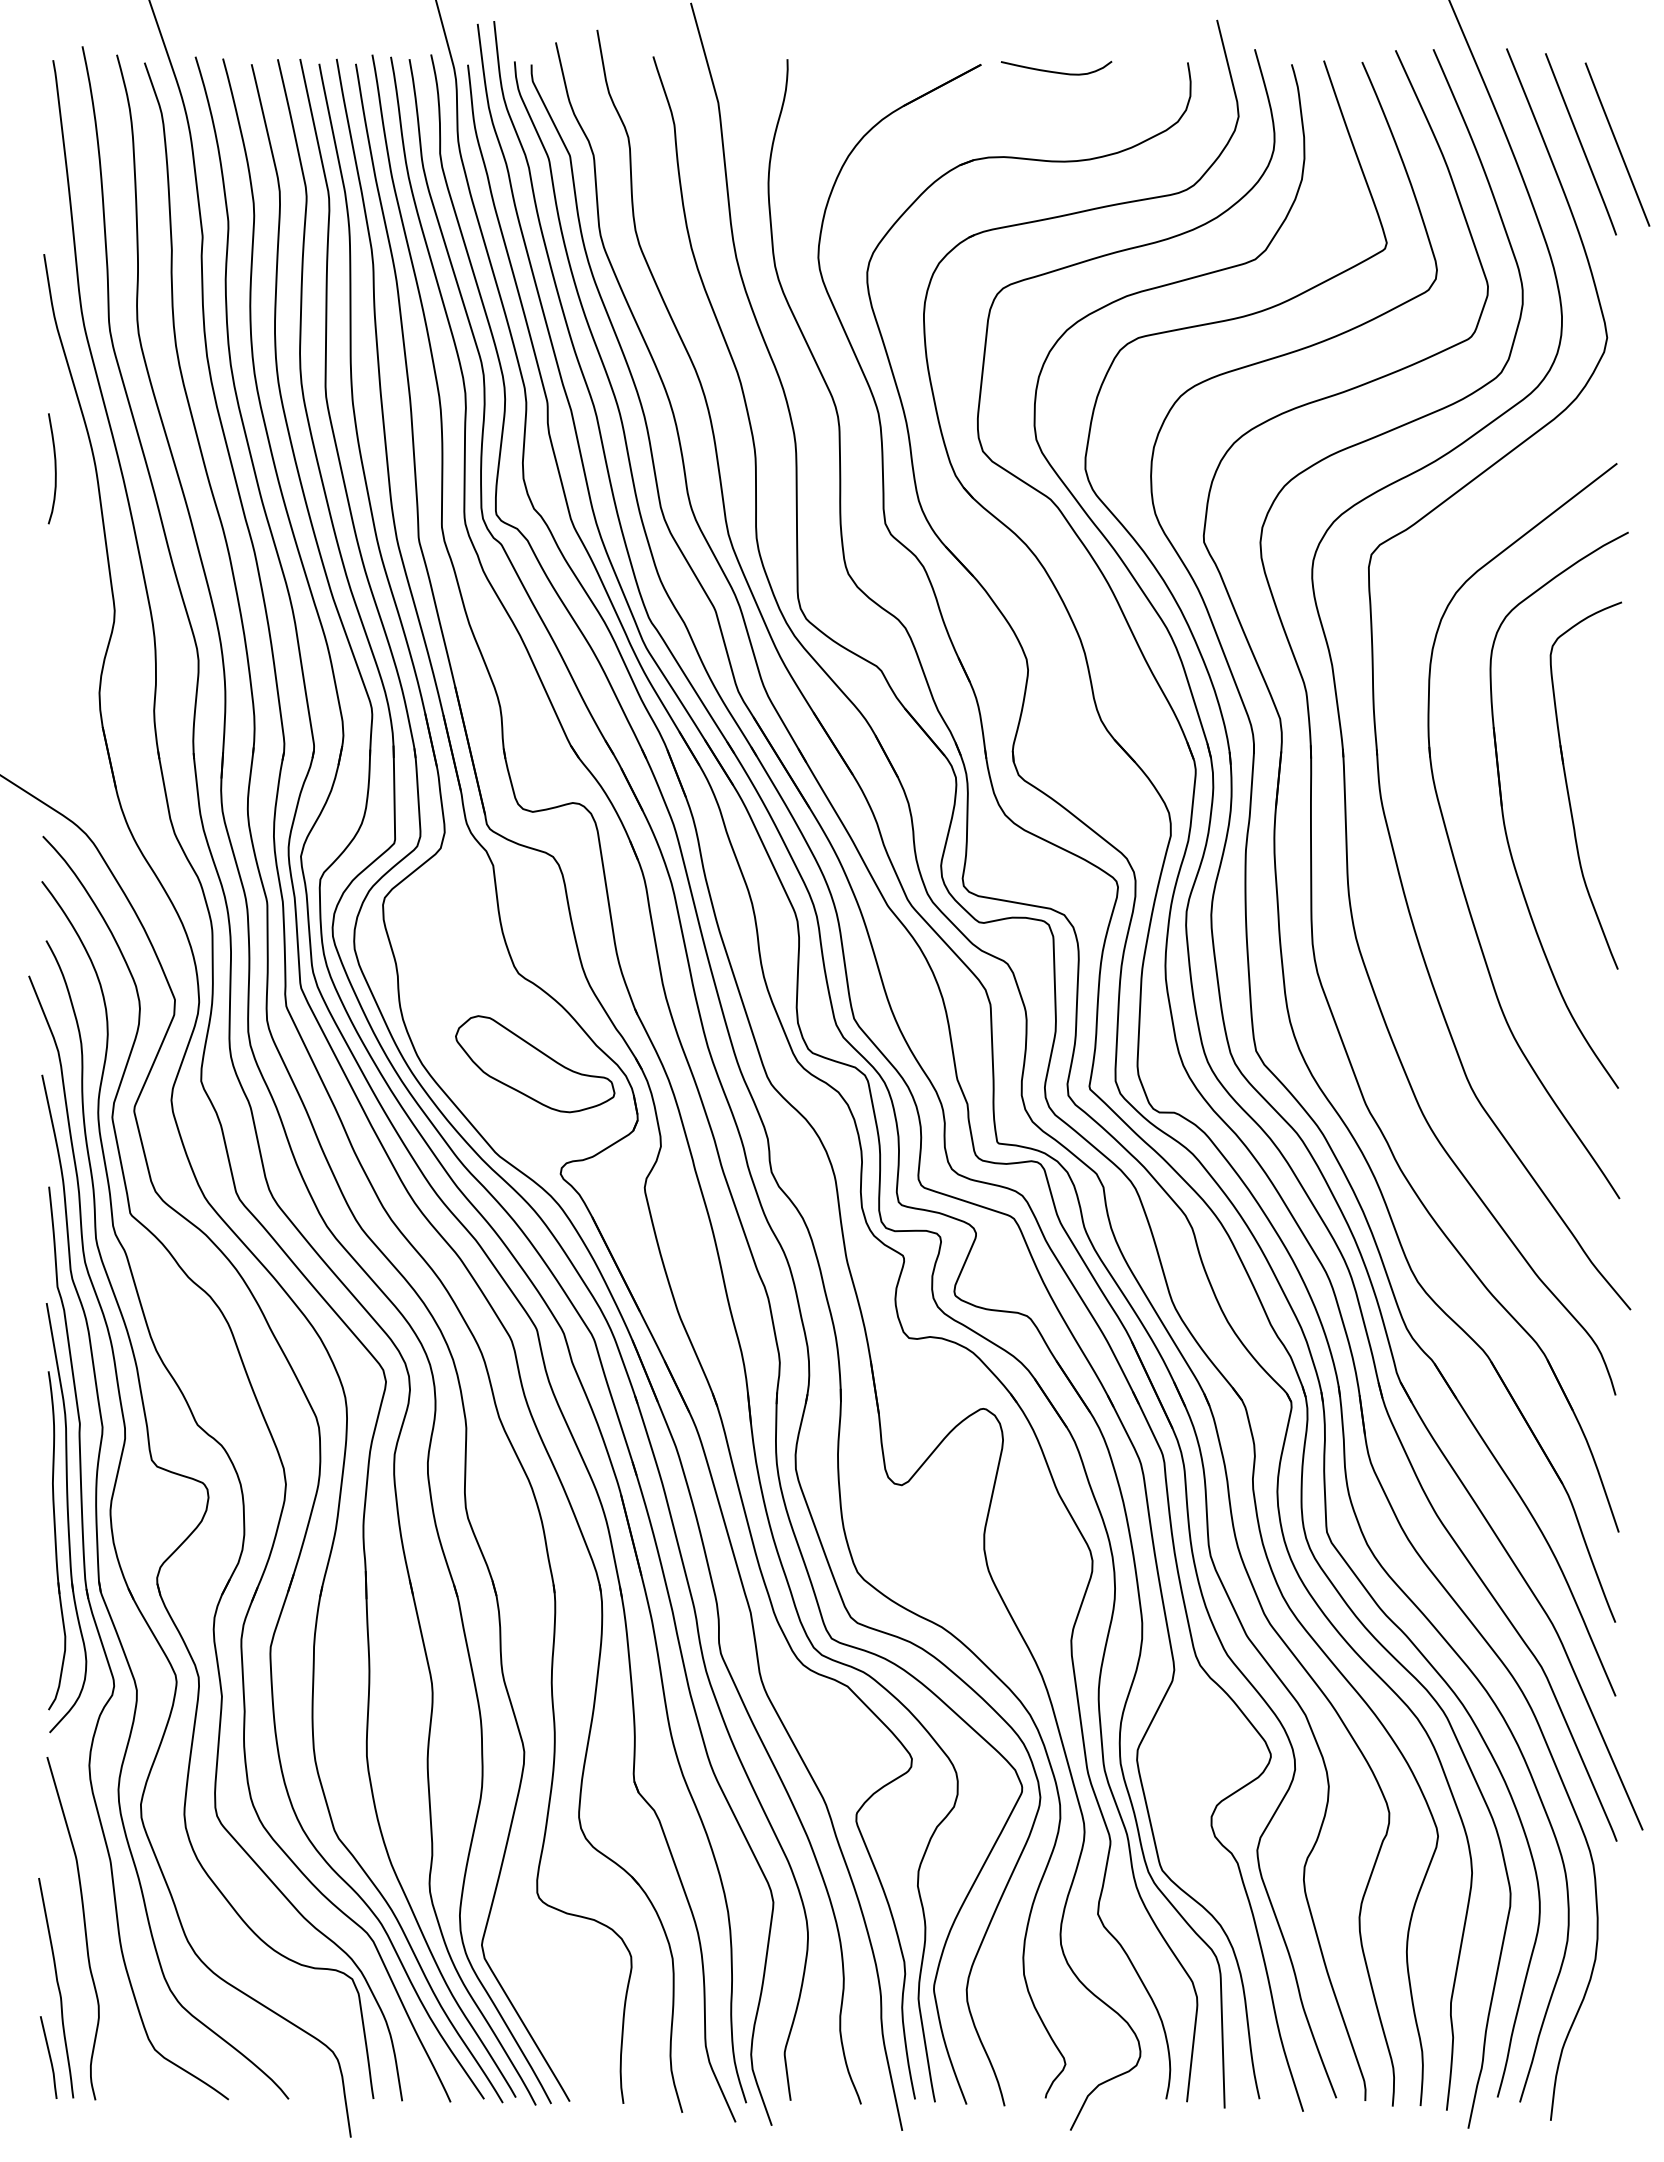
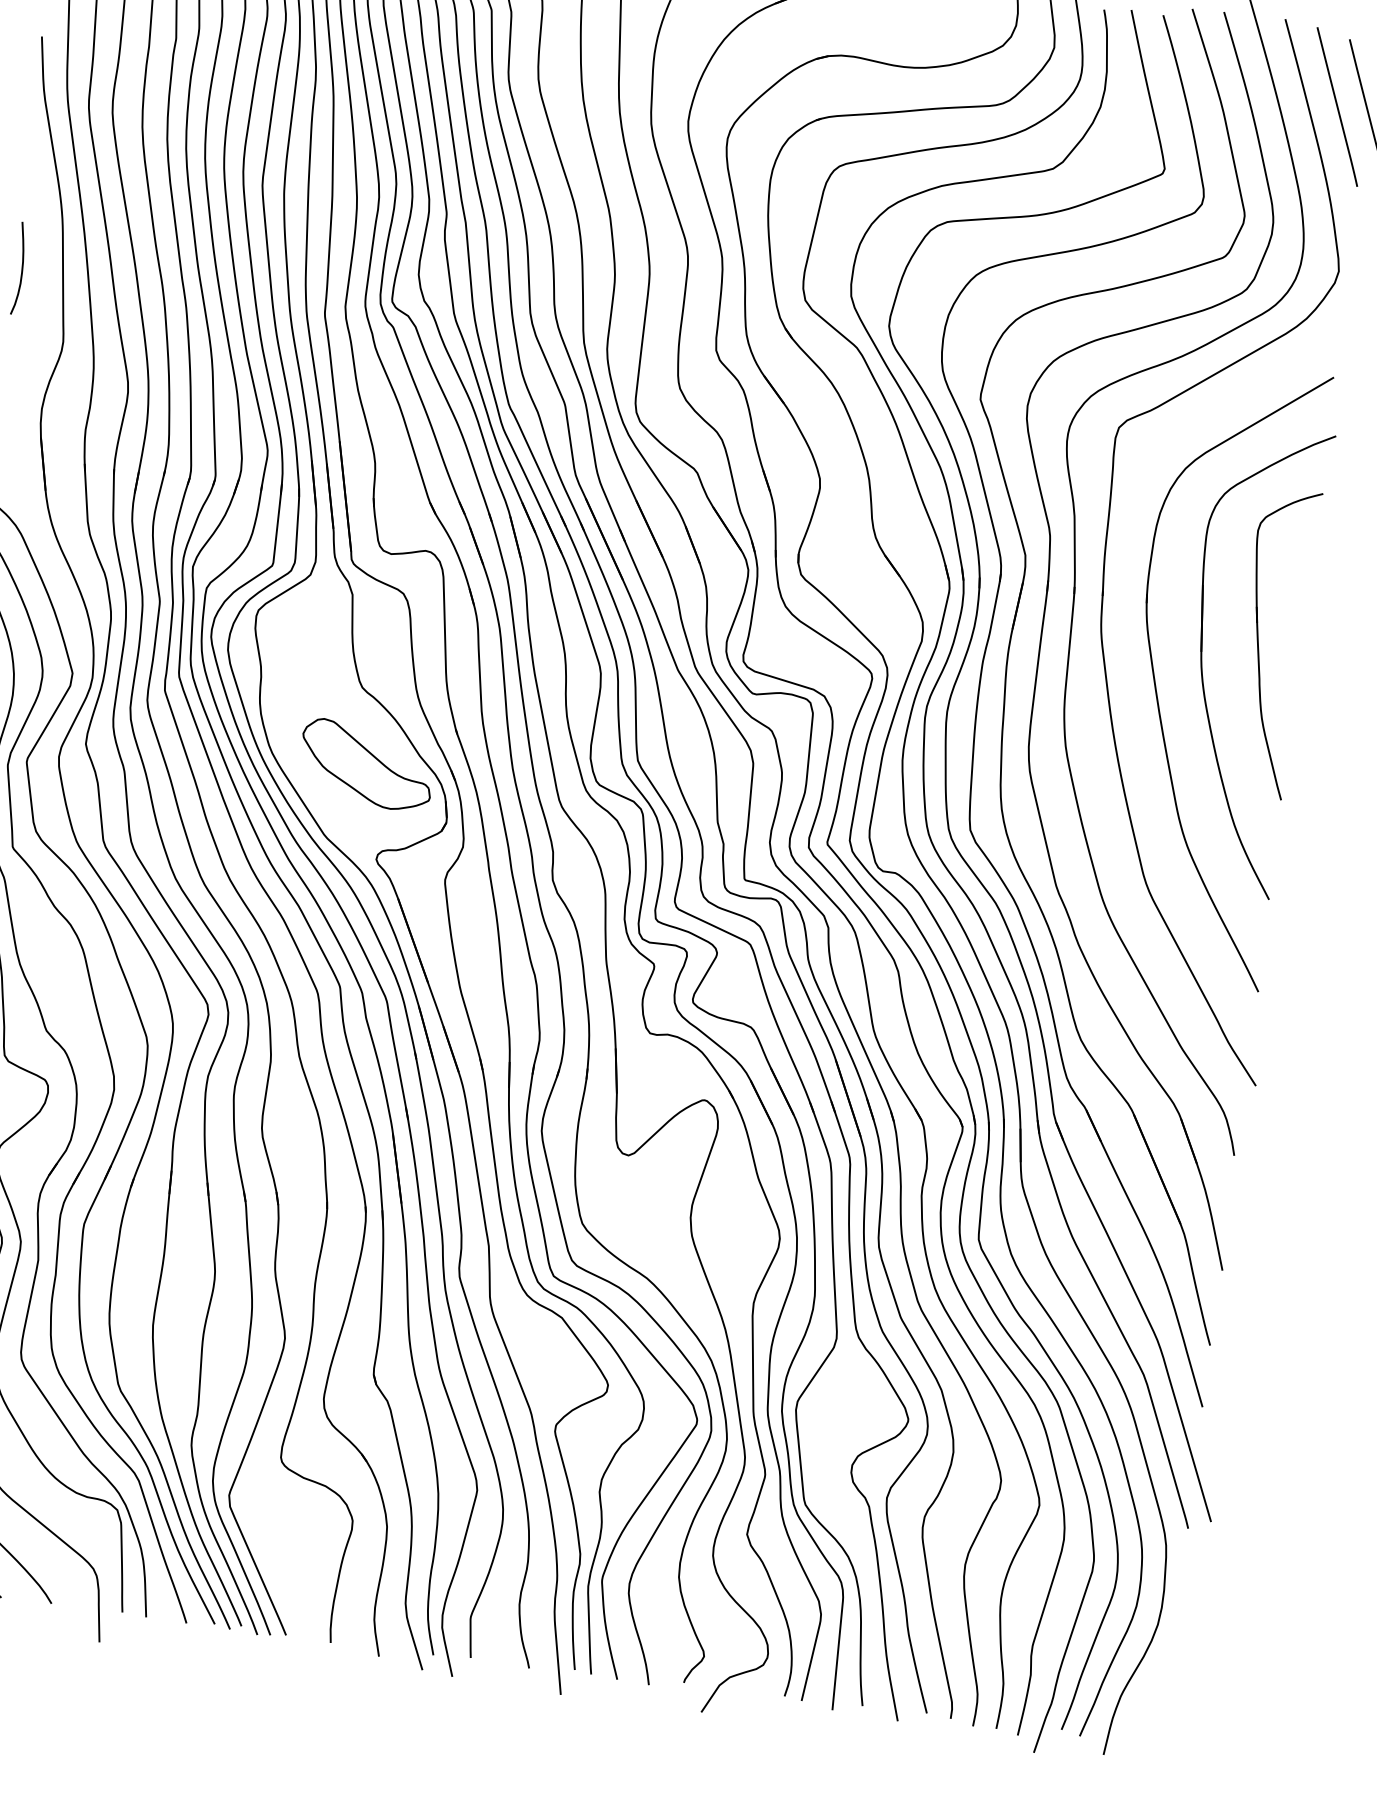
curve: (54, 468) -> (21, 268), moved

